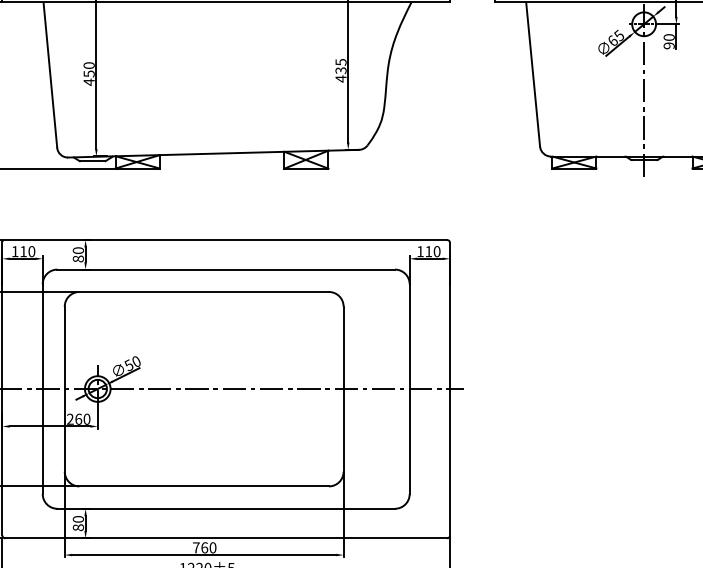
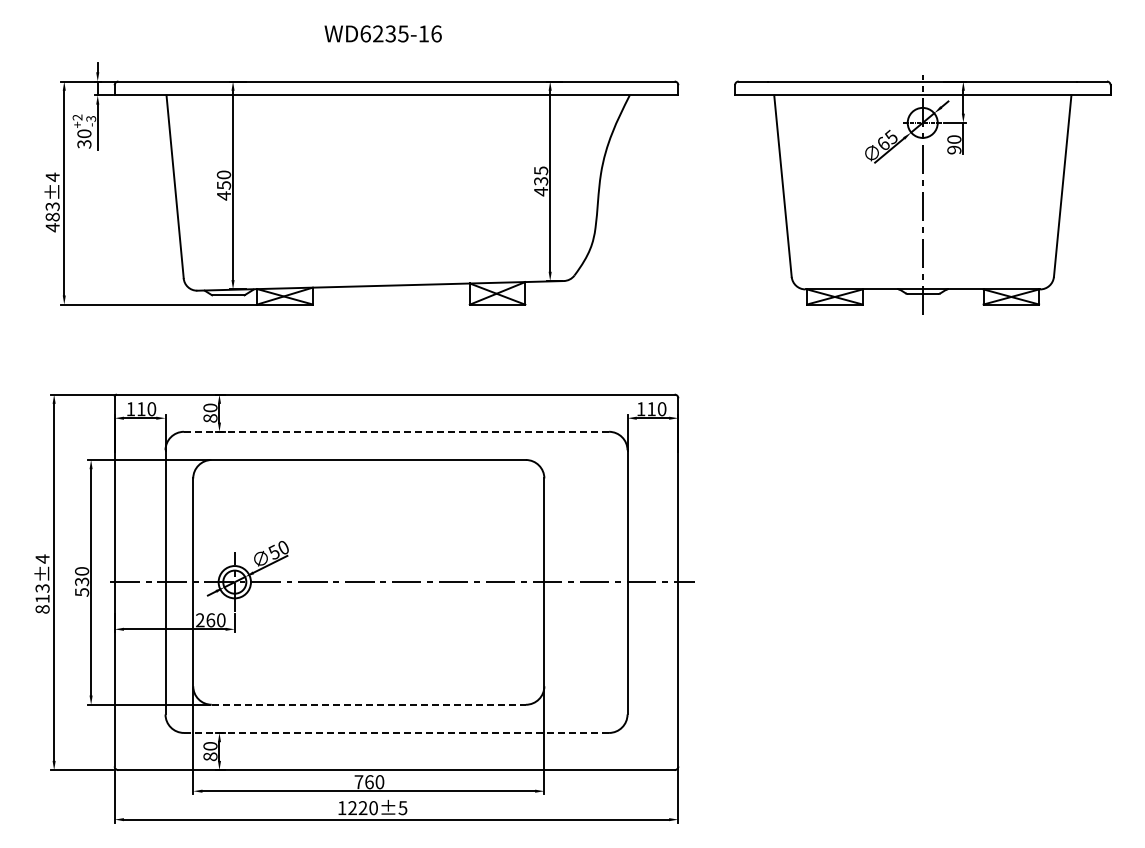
line: (226, 269) -> (396, 431), solid -> dashed
line: (204, 486) -> (369, 704), solid -> dashed
line: (226, 508) -> (396, 732), solid -> dashed

